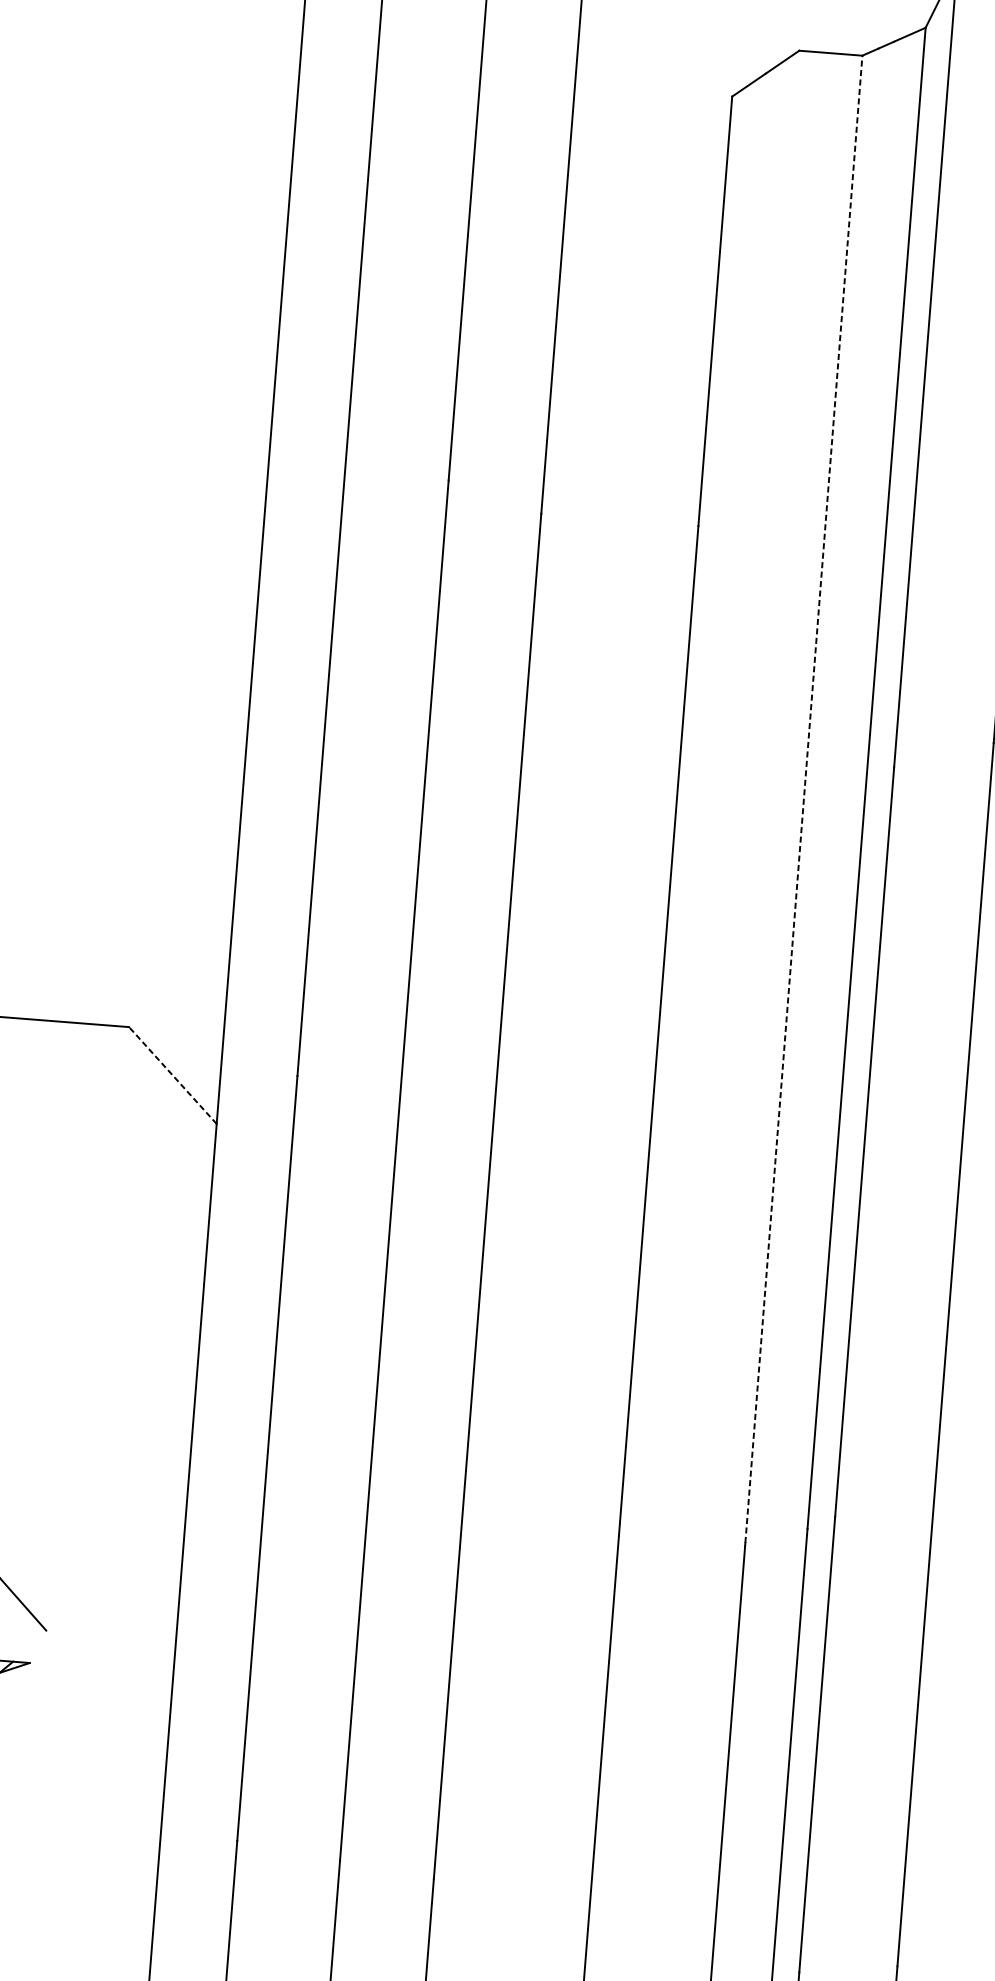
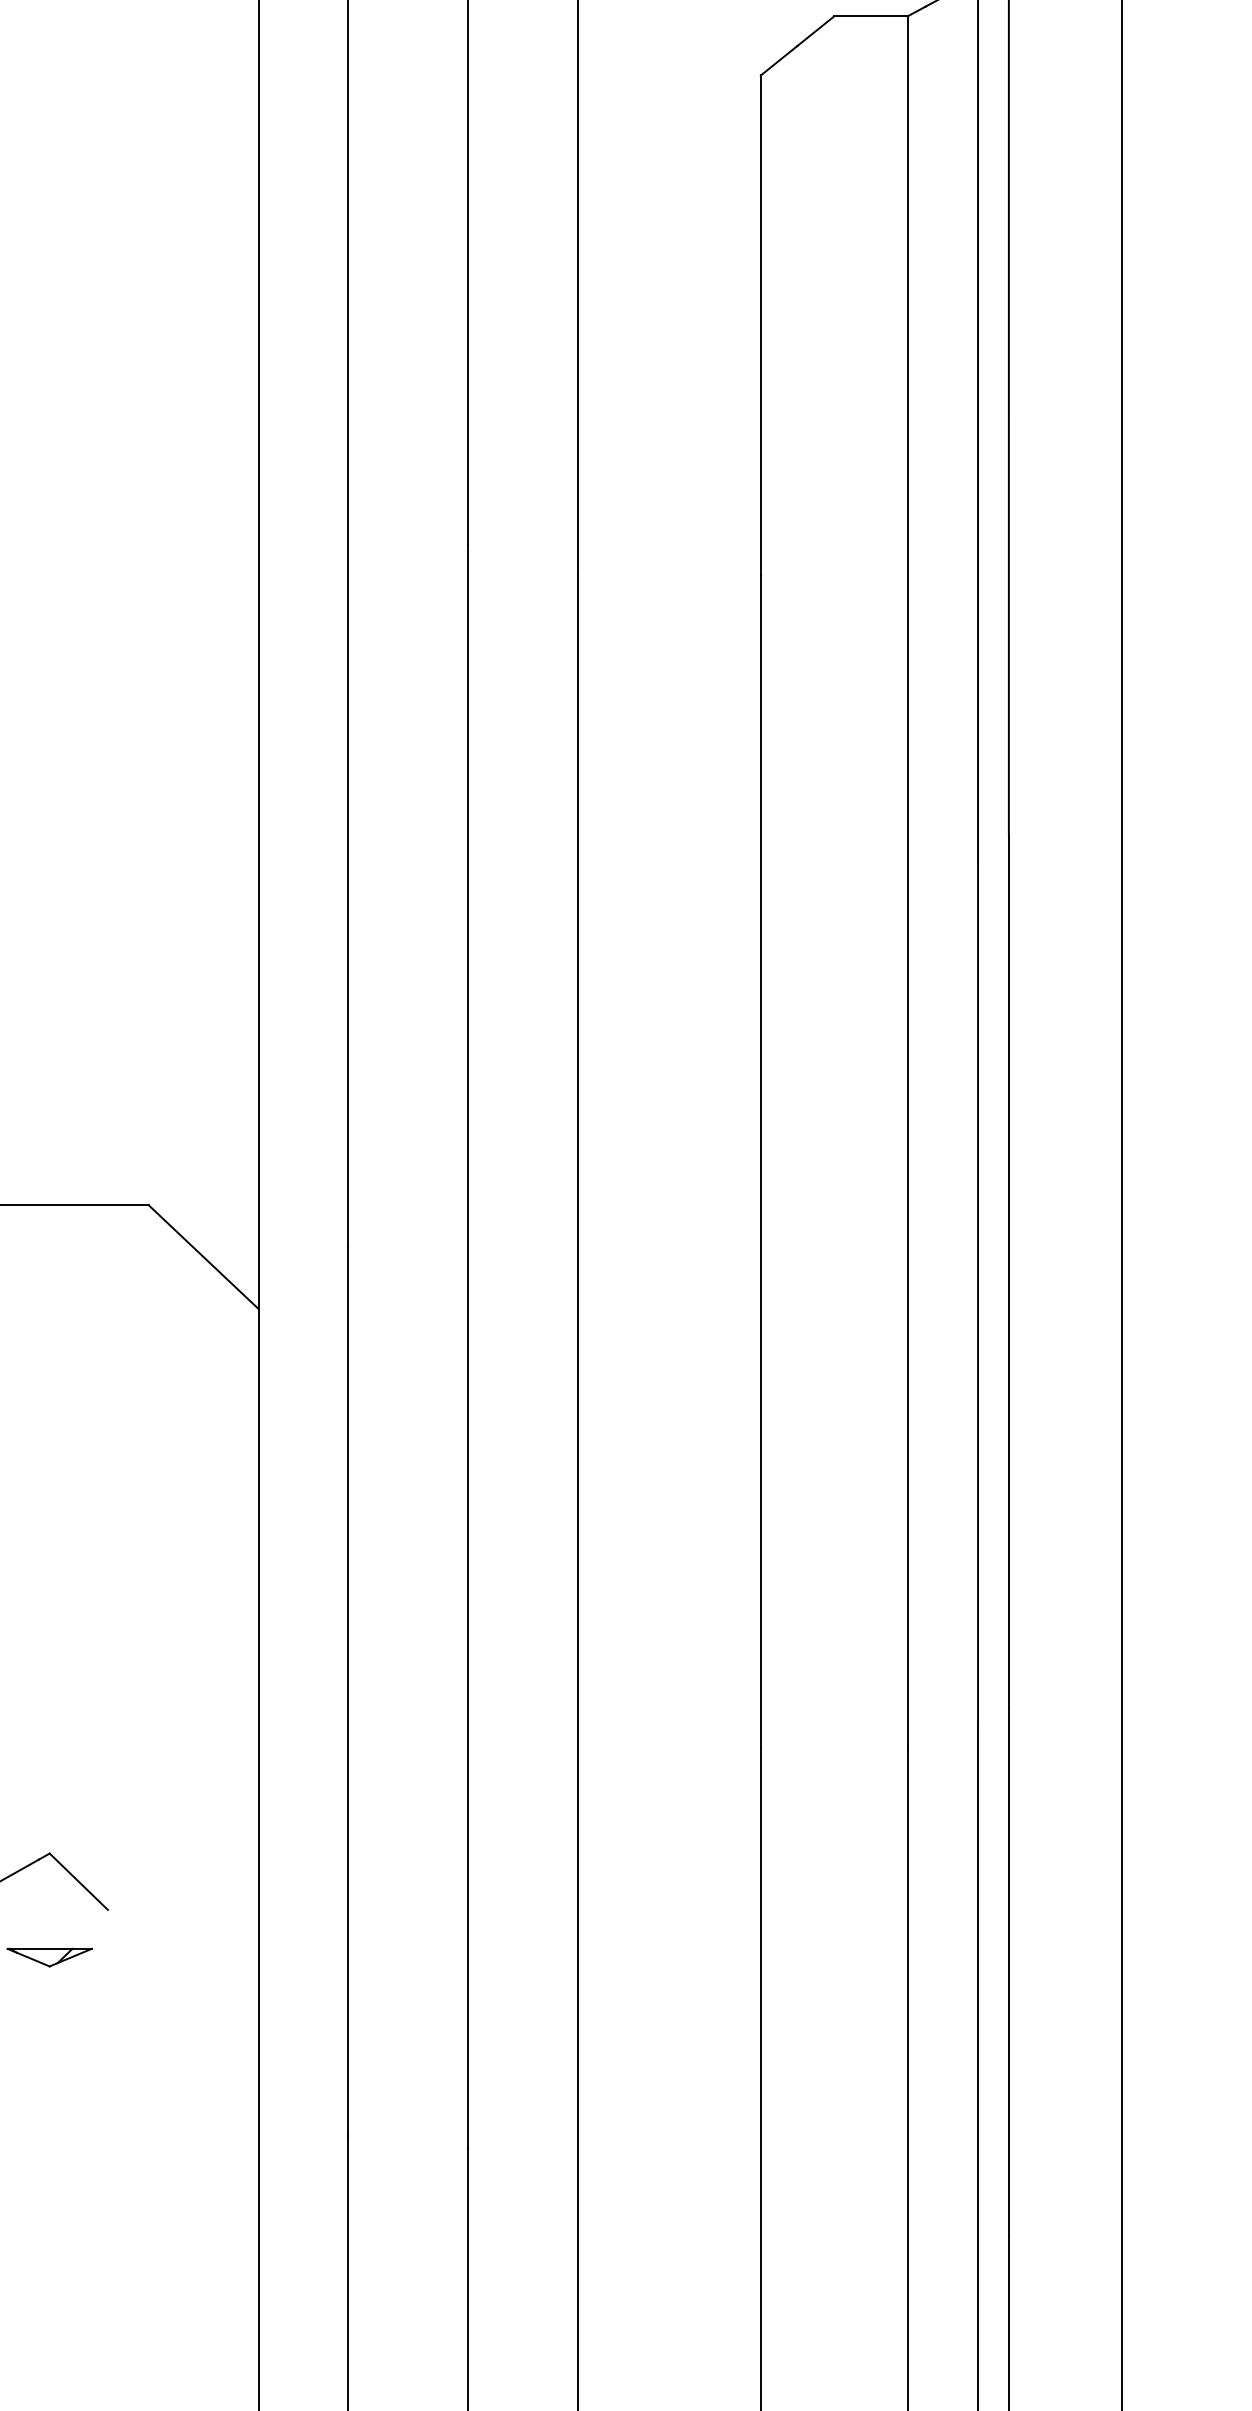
line: (803, 799) -> (907, 880), dashed -> solid
line: (172, 1075) -> (203, 1257), dashed -> solid

